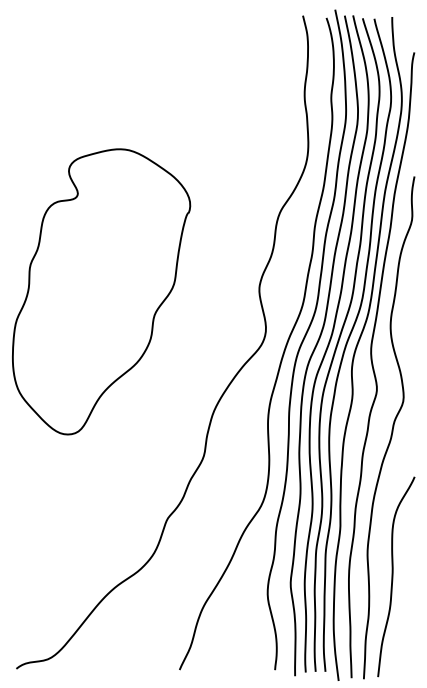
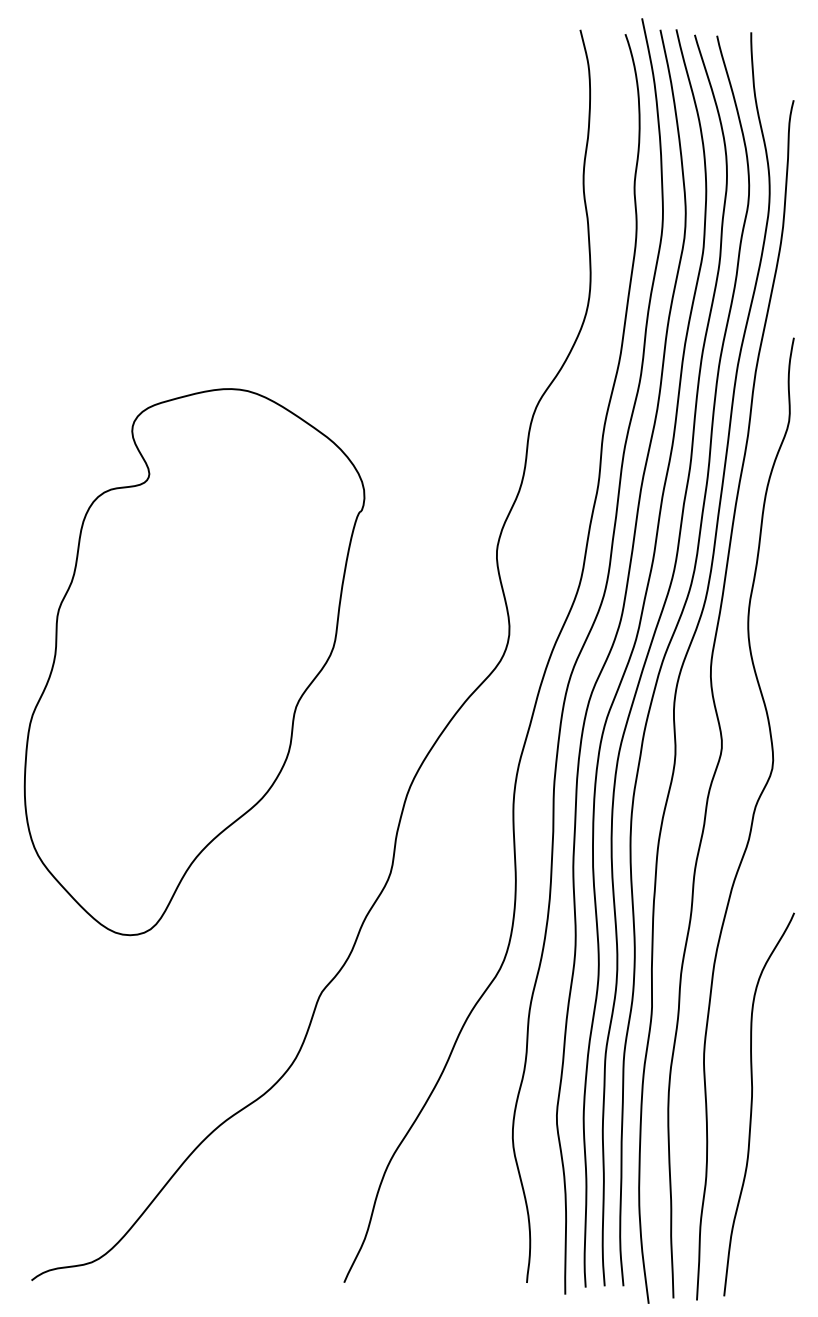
part: (101, 291) -> (194, 661), moved

